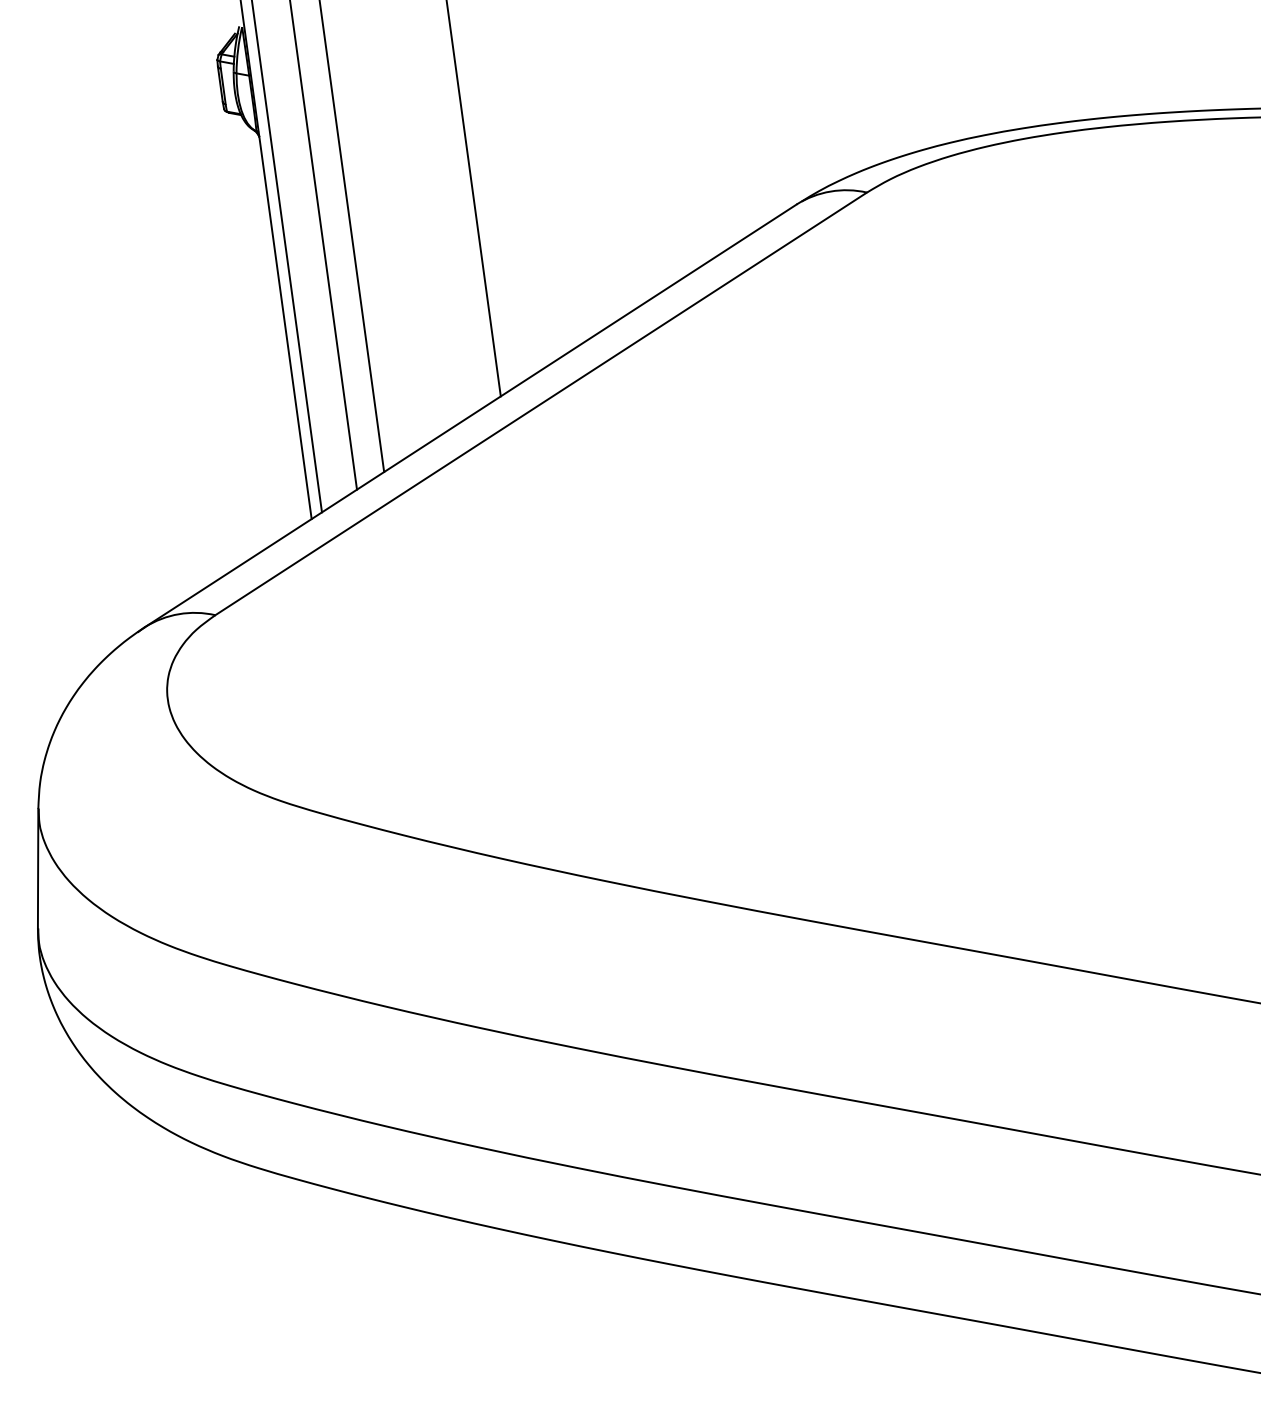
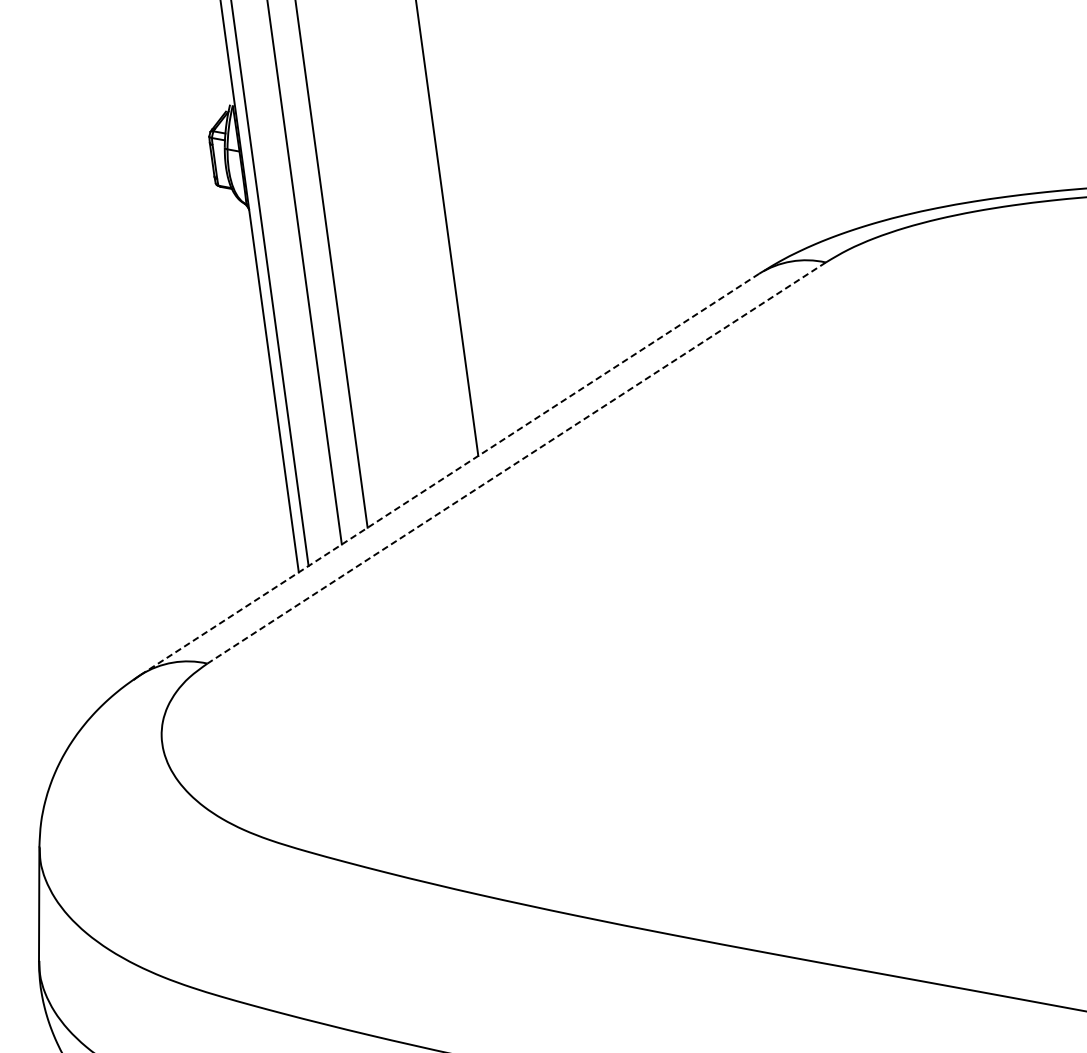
line: (540, 404) -> (515, 463), solid -> dashed
line: (470, 416) -> (449, 475), solid -> dashed

